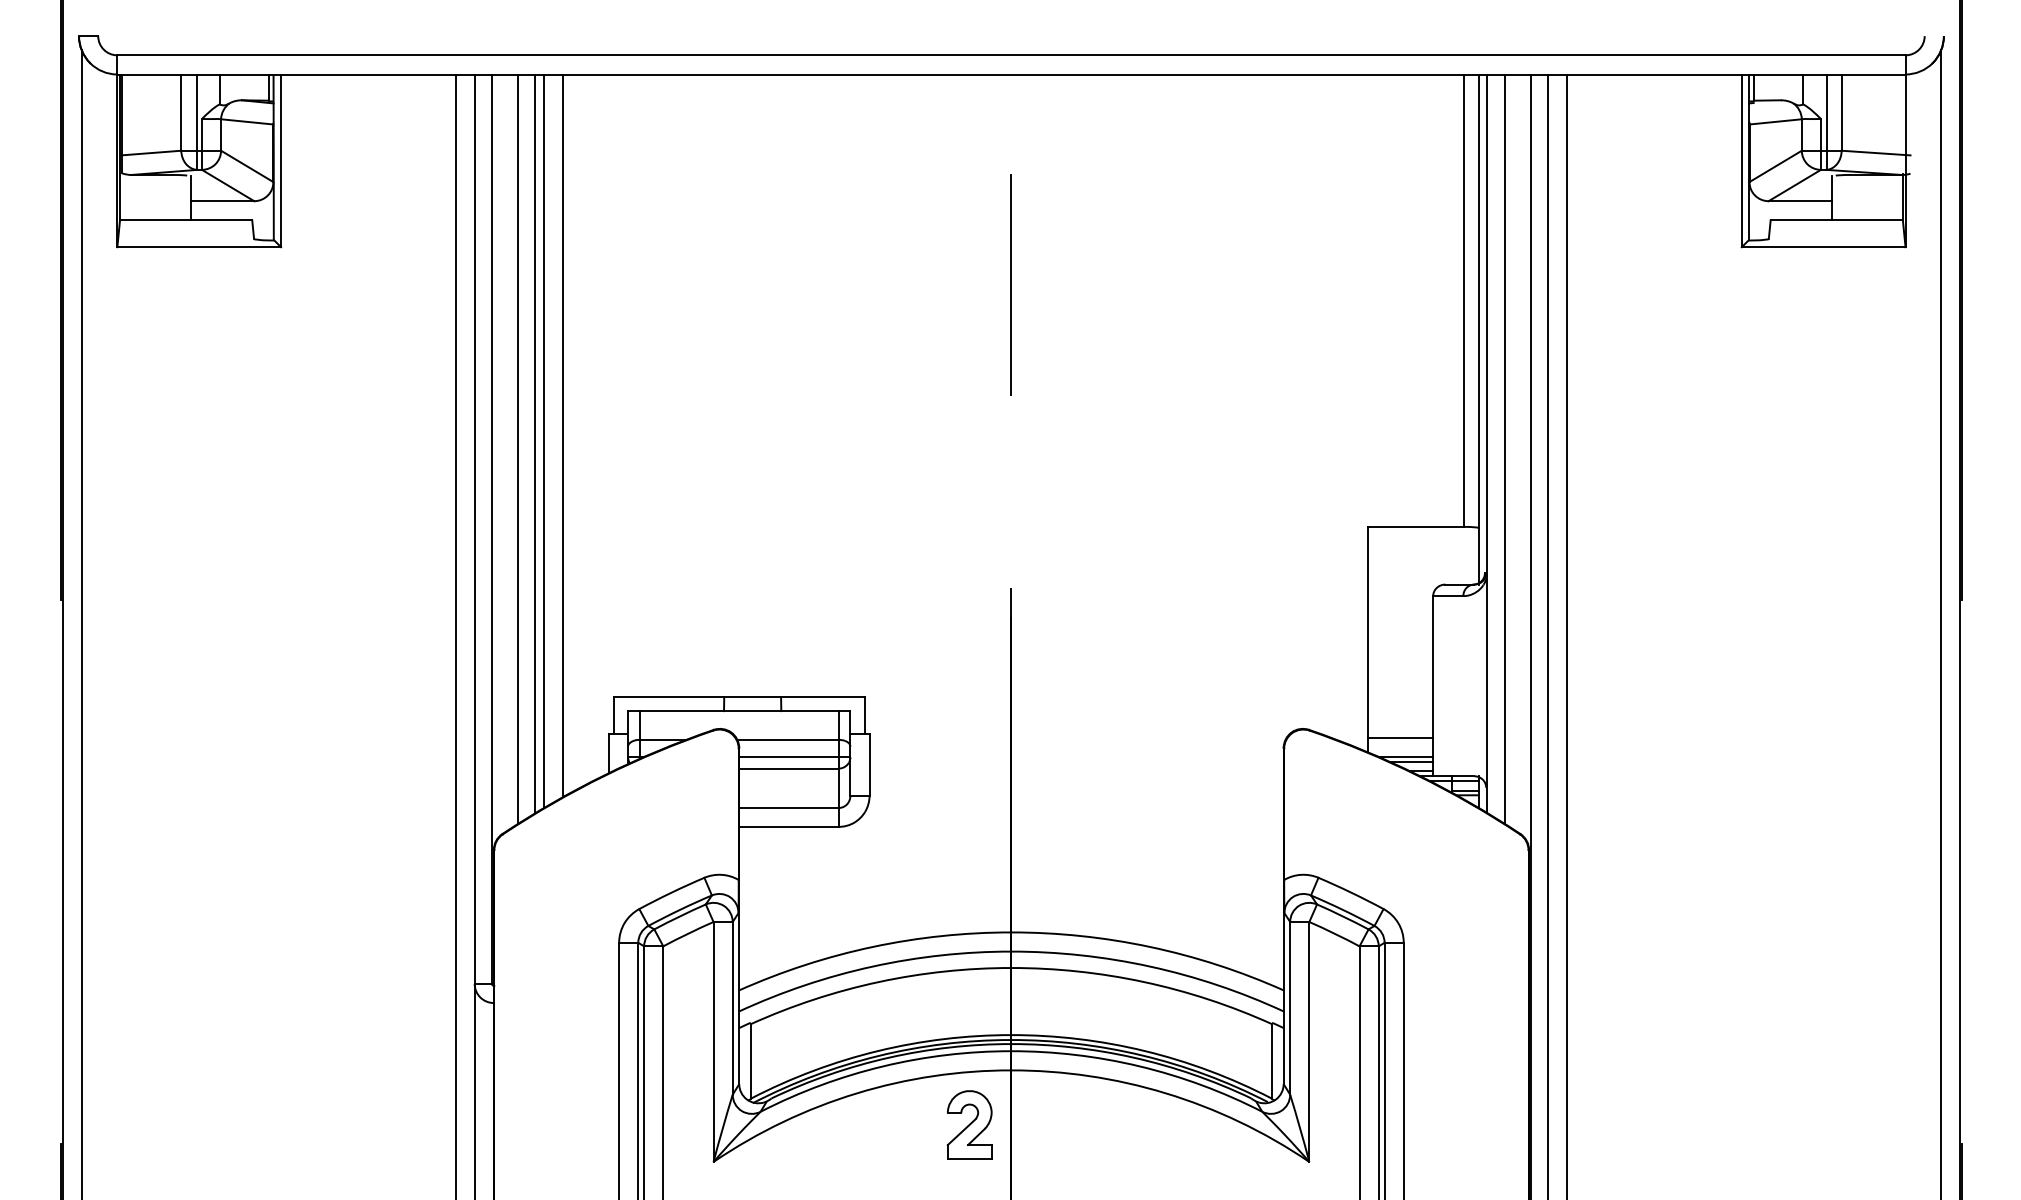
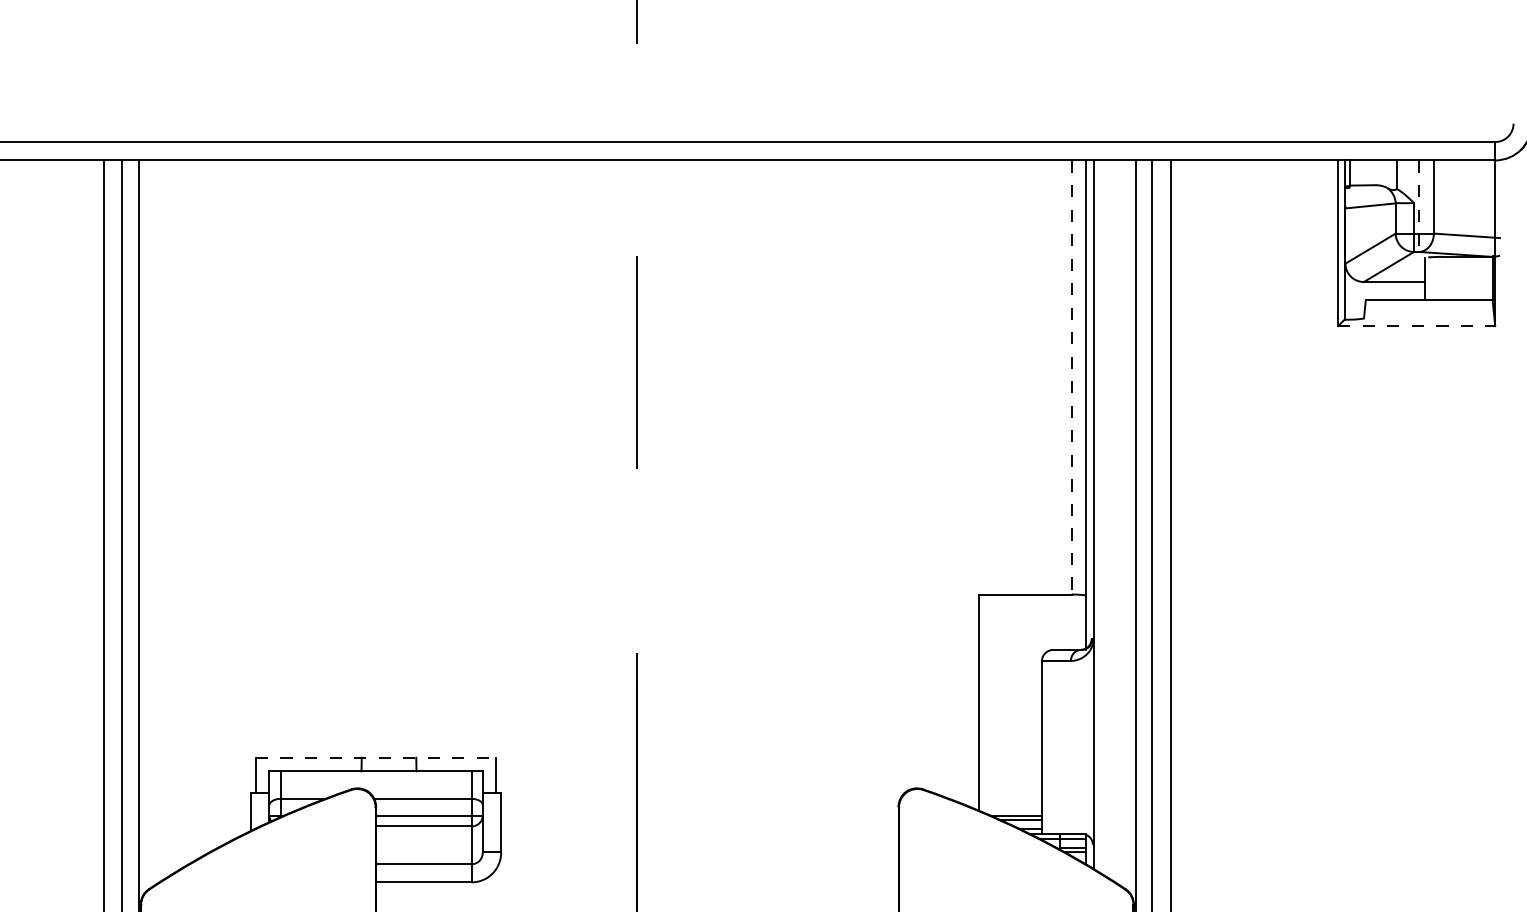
line: (1826, 122) -> (1419, 206), solid -> dashed
line: (1823, 247) -> (1416, 326), solid -> dashed
line: (1464, 301) -> (1072, 378), solid -> dashed
line: (562, 435) -> (206, 506), removed
line: (543, 441) -> (188, 512), removed
line: (535, 443) -> (180, 514), removed
line: (518, 449) -> (164, 520), removed
line: (1504, 449) -> (1110, 520), removed
line: (739, 697) -> (376, 758), solid -> dashed
line: (1400, 738) -> (1010, 797), removed

